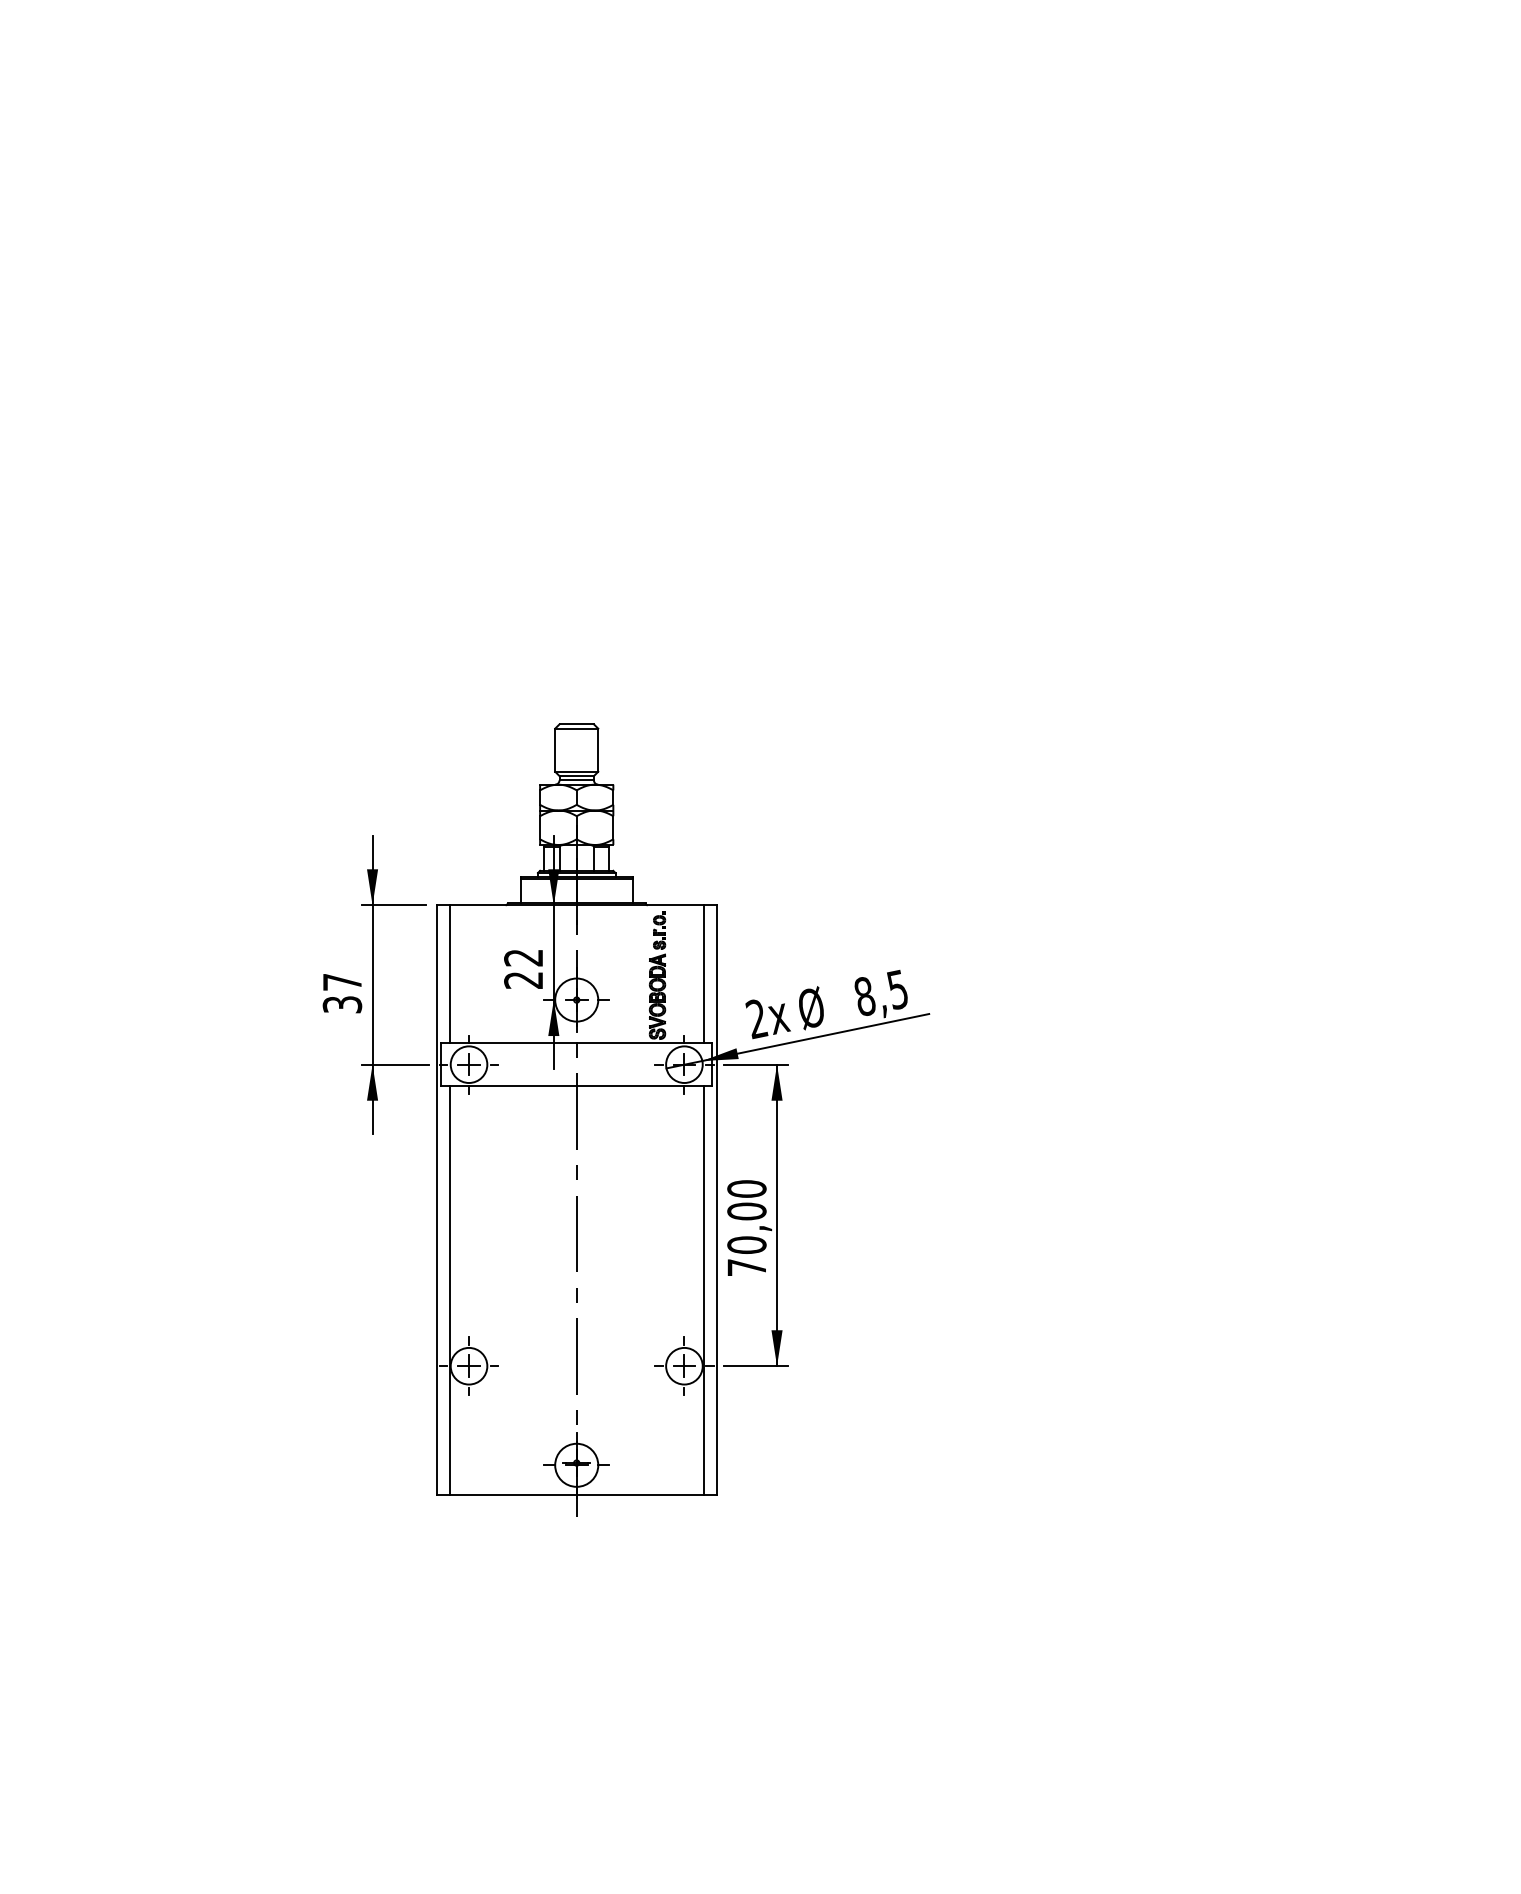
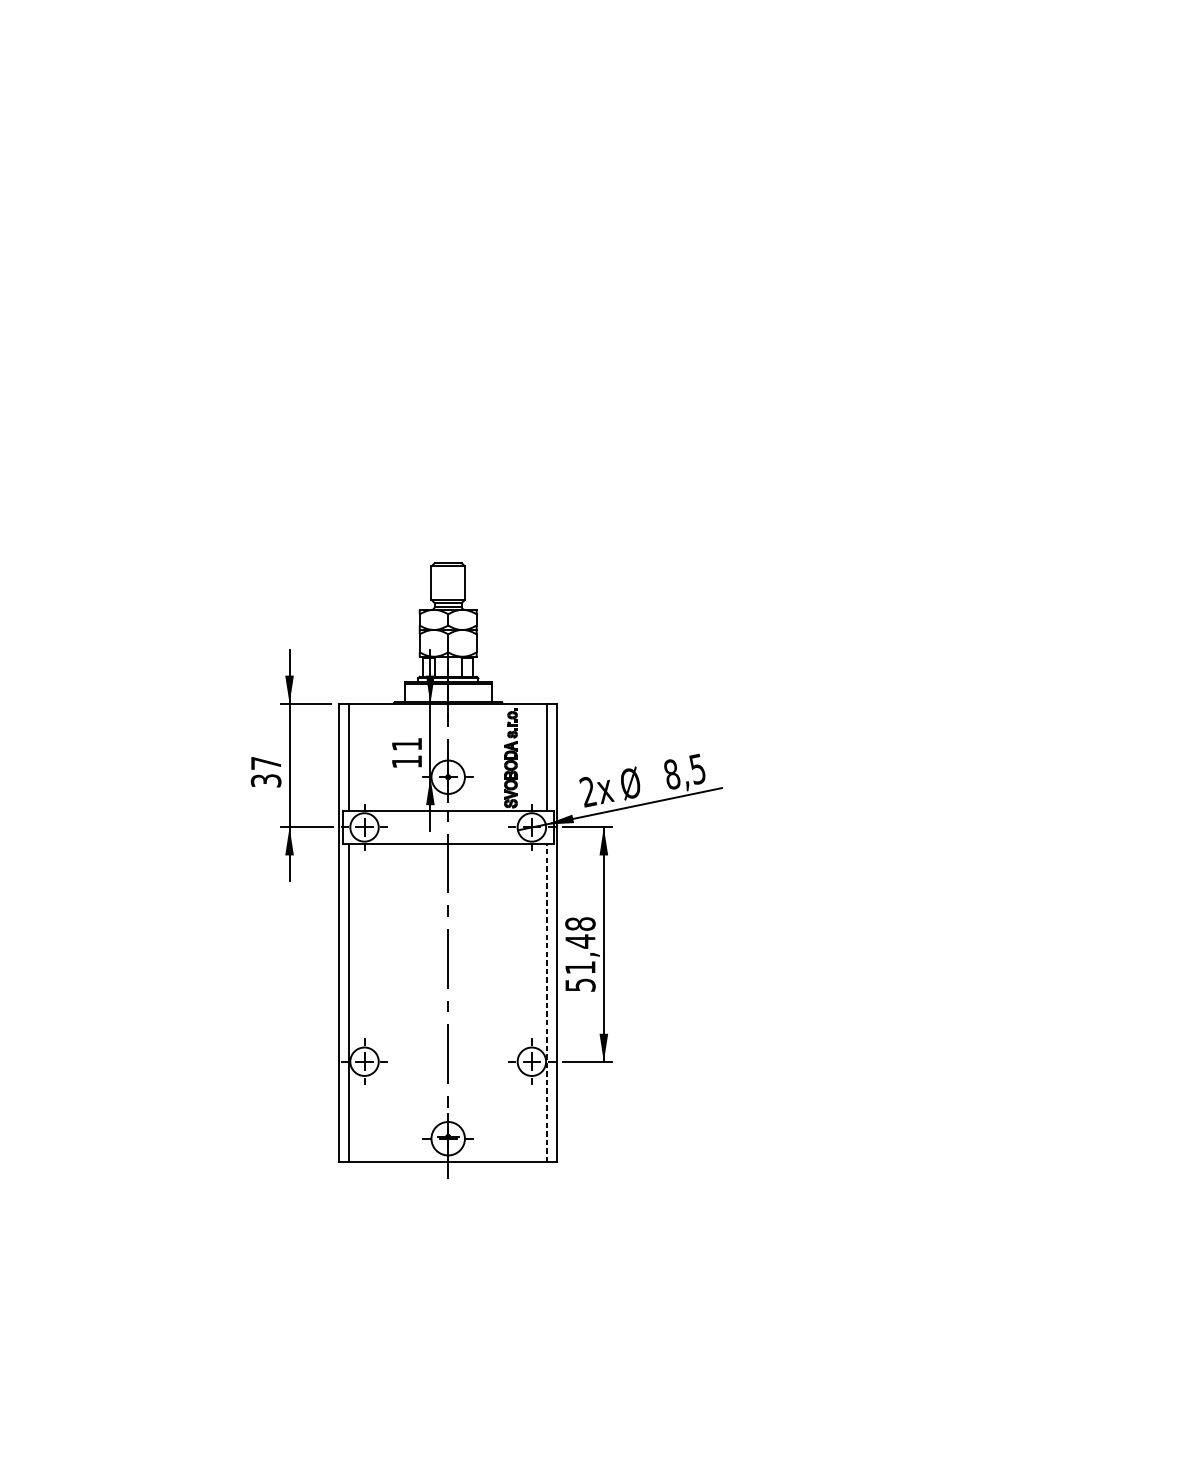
text: (523, 968) -> (406, 752), 22 -> 11
text: (746, 1228) -> (580, 954), 70,00 -> 51,48
line: (703, 1290) -> (546, 1002), solid -> dashed

